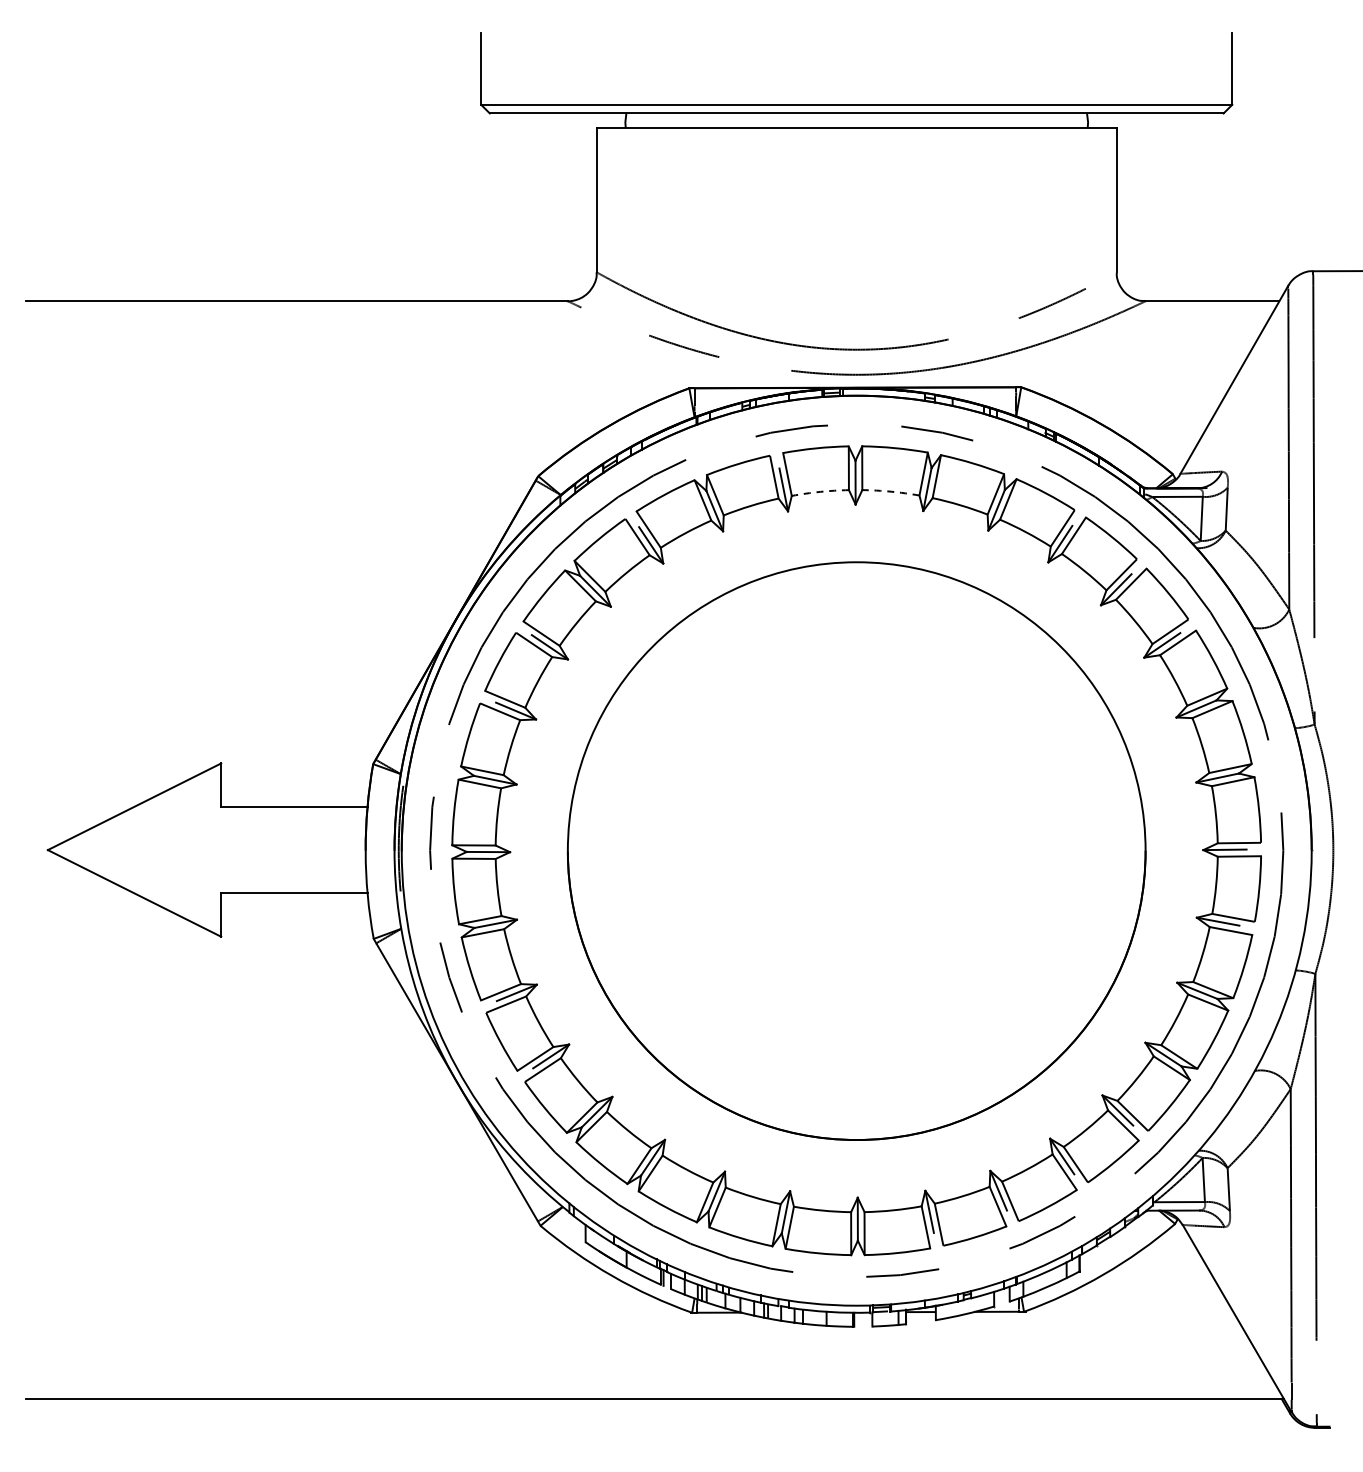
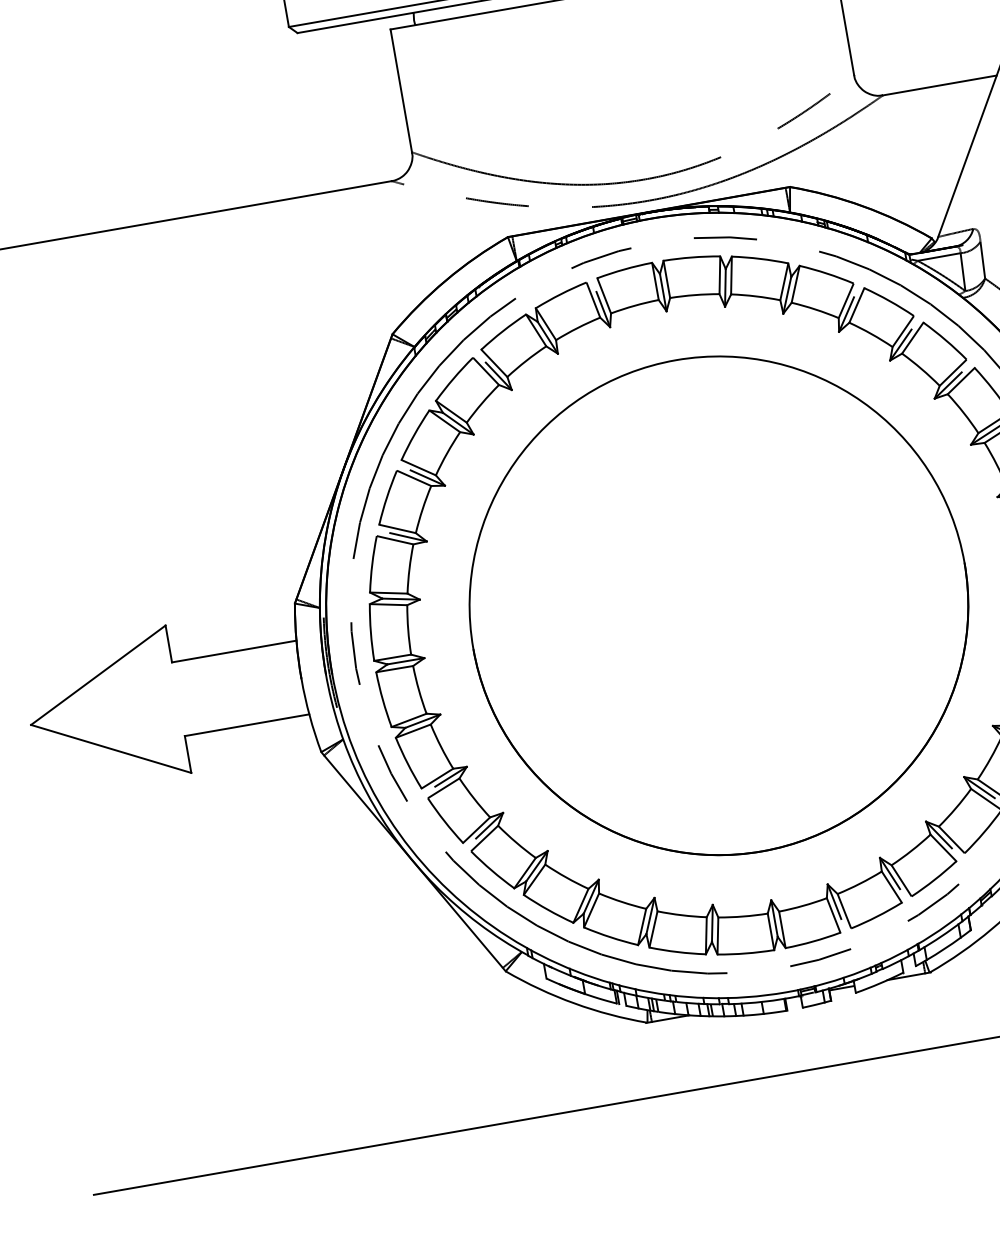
arc: (820, 491) -> (634, 305), dashed -> solid
arc: (891, 491) -> (695, 294), dashed -> solid

